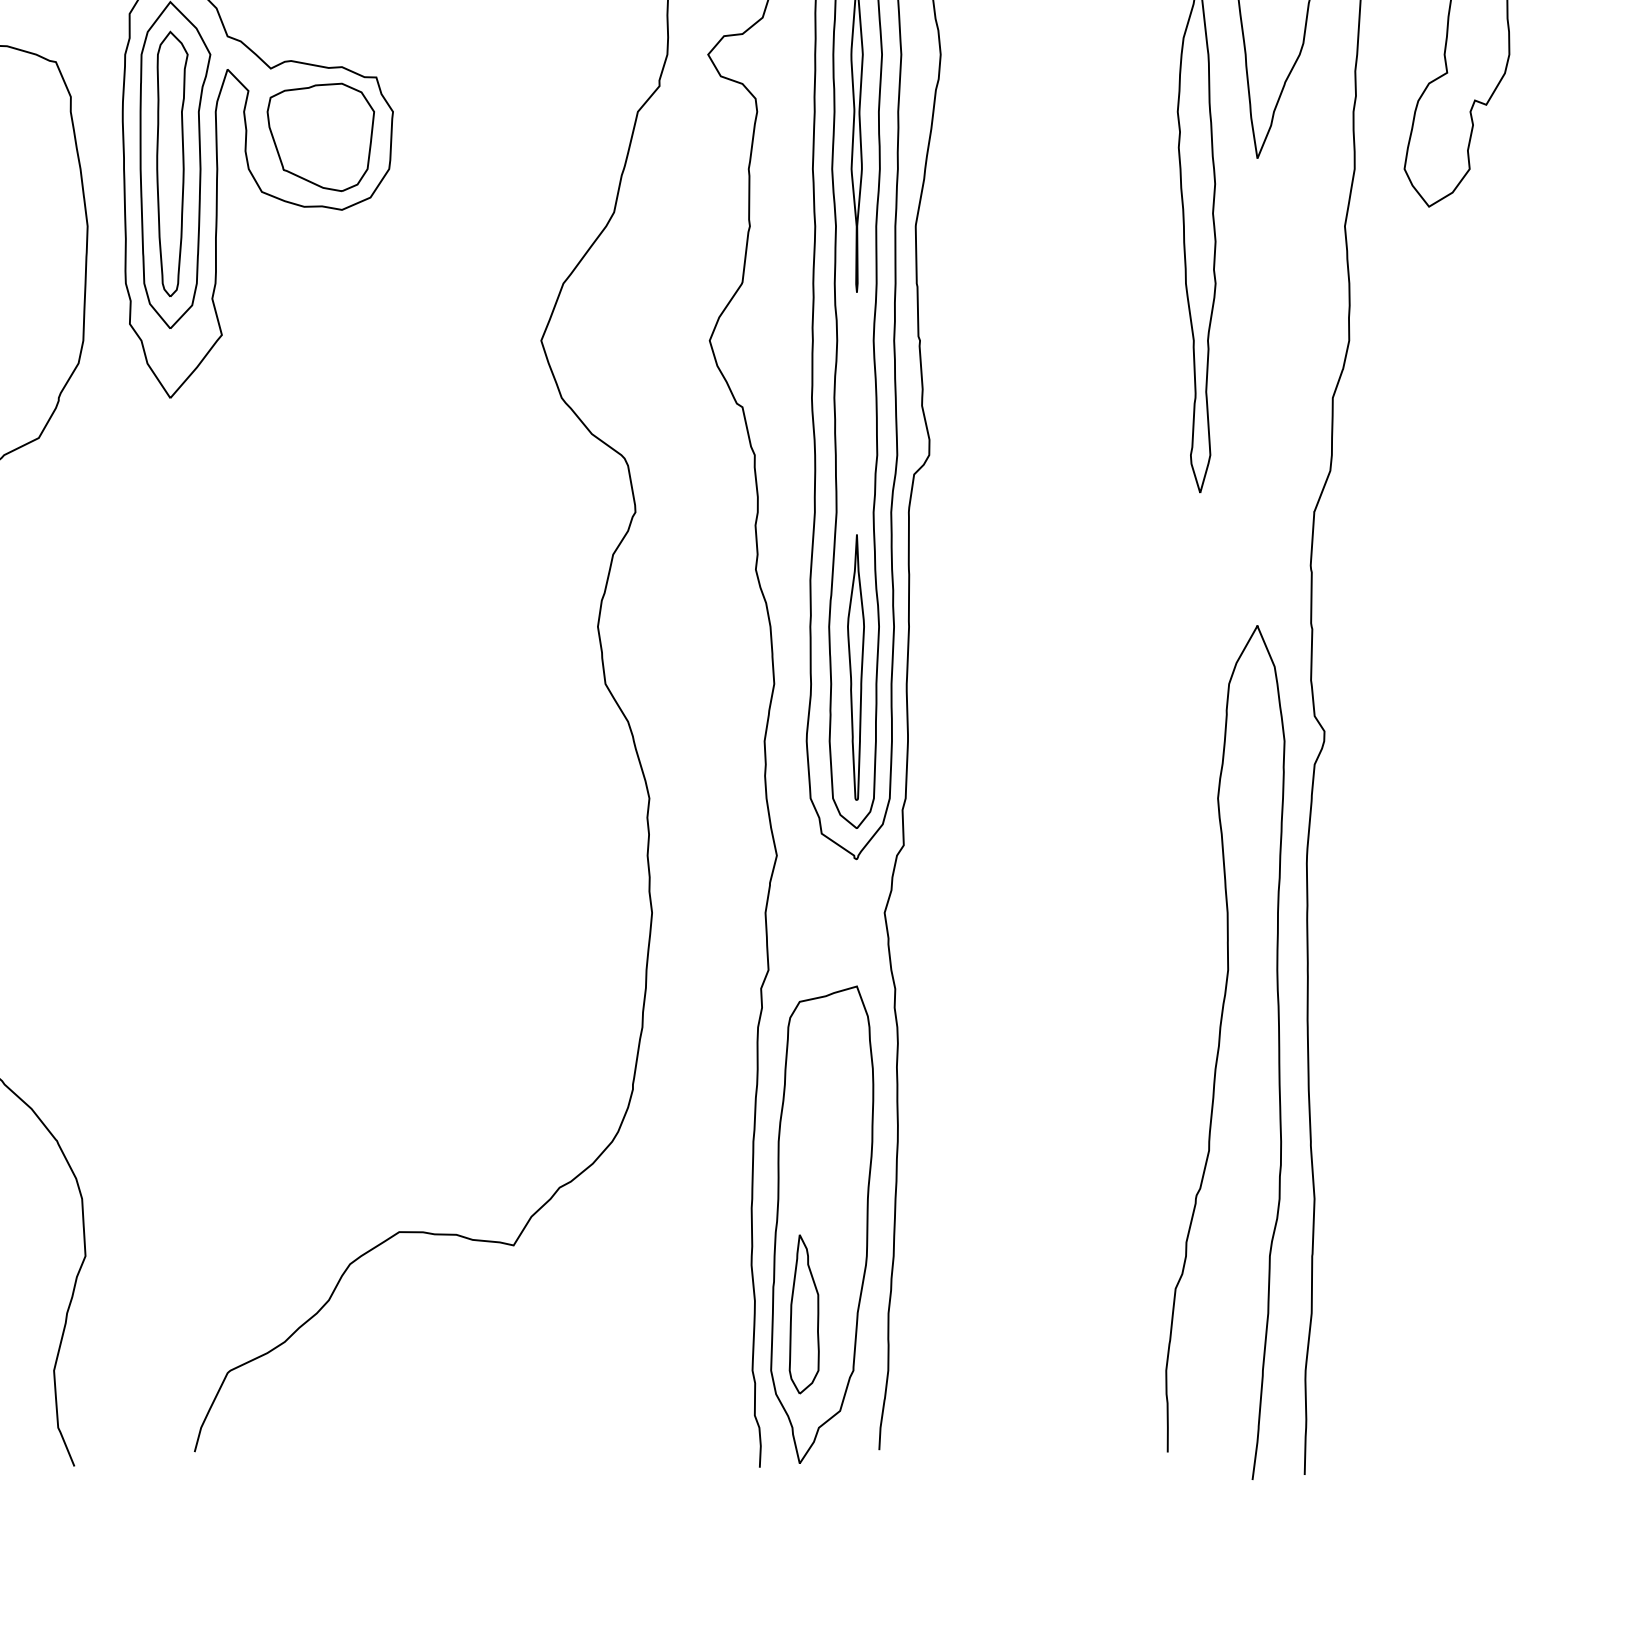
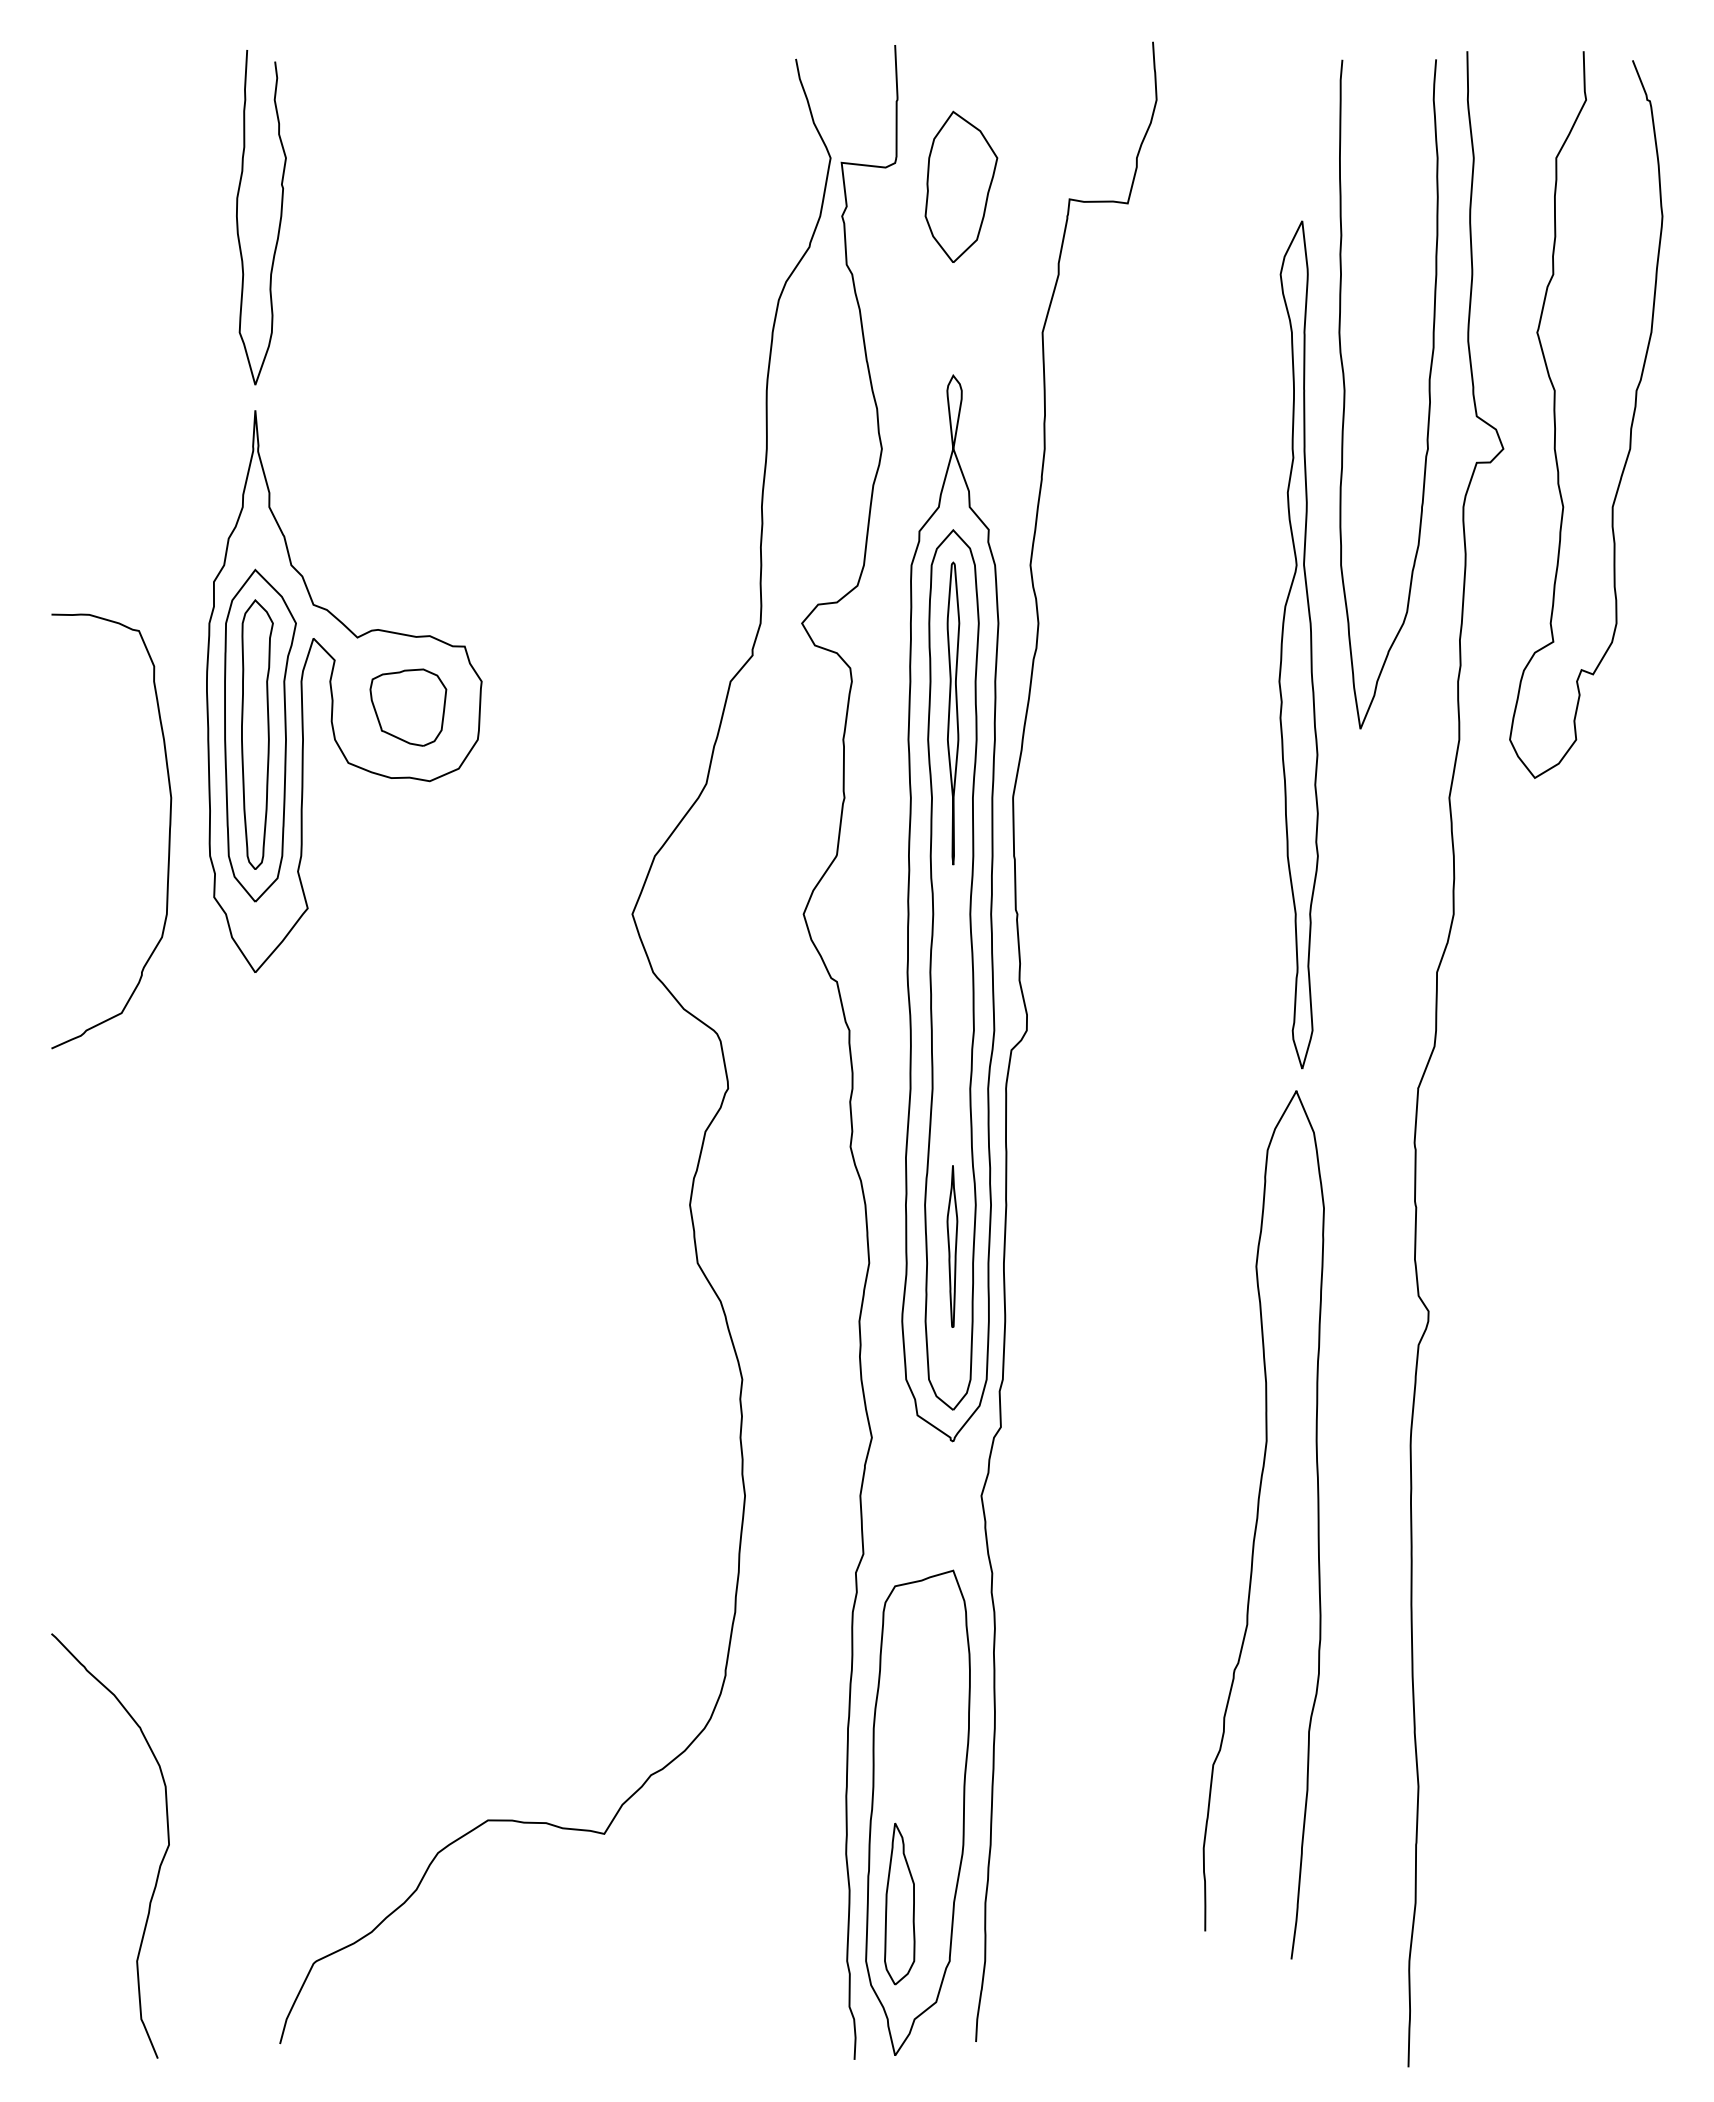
part: (321, 137) -> (408, 707), size x0.7
part: (856, 667) -> (952, 1246), size x0.6
curve: (1219, 1052) -> (1257, 1524), moved

